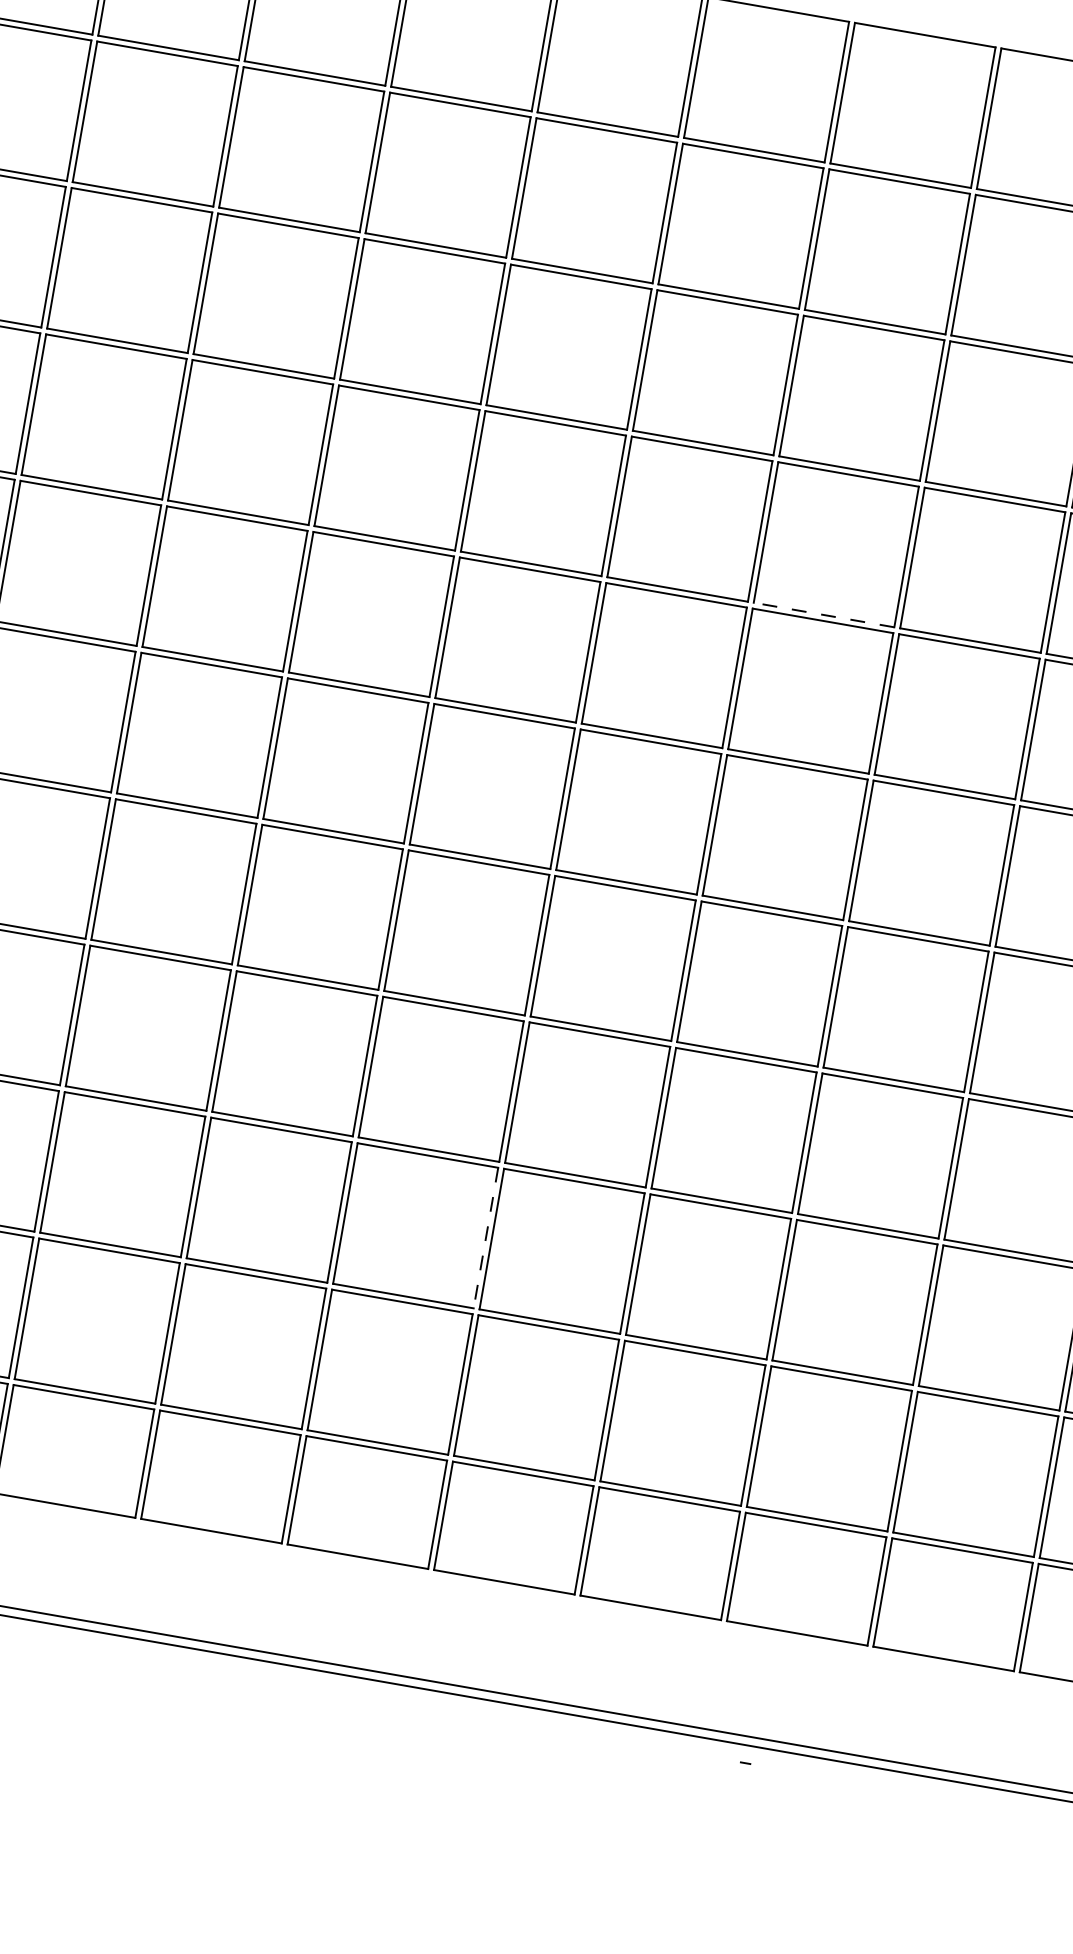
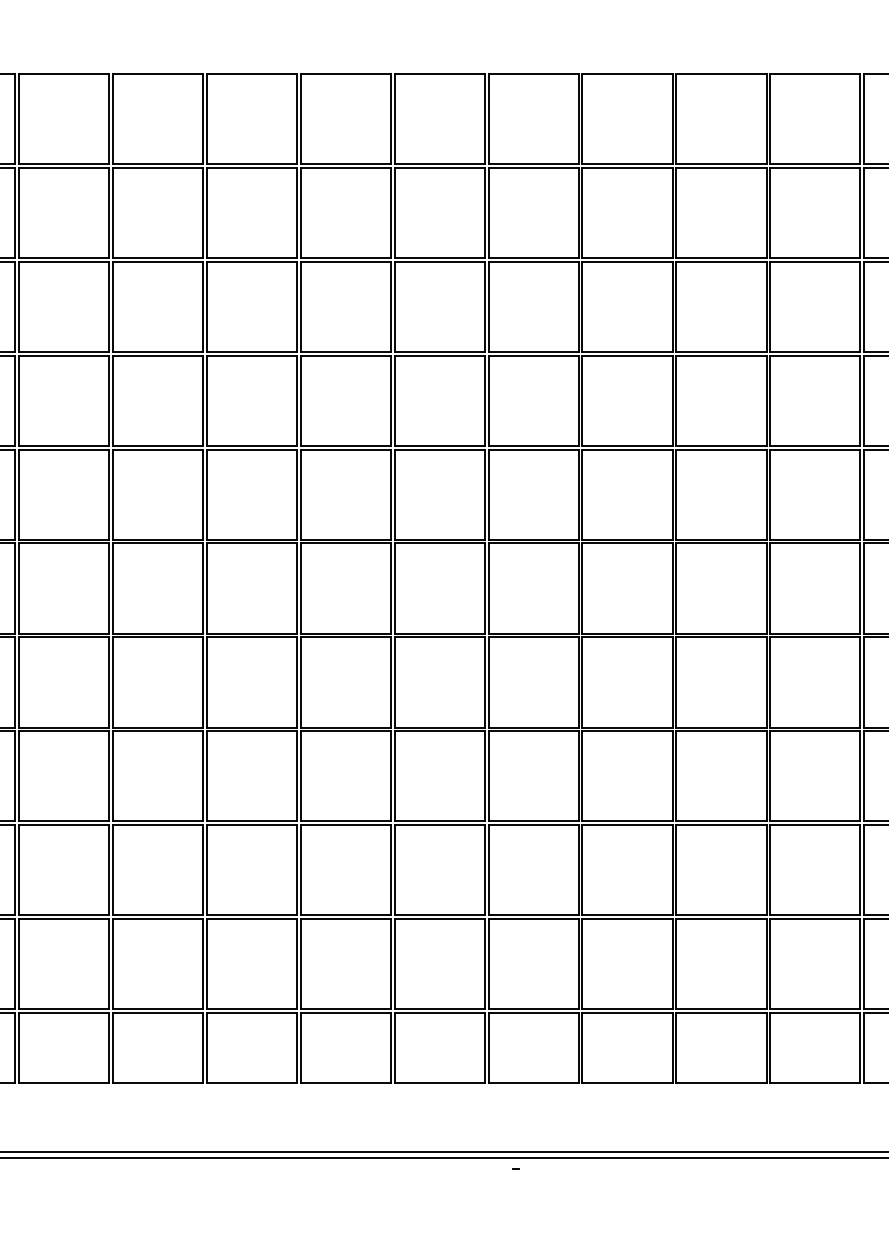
line: (823, 614) -> (439, 445), dashed -> solid
line: (485, 1238) -> (296, 870), dashed -> solid

